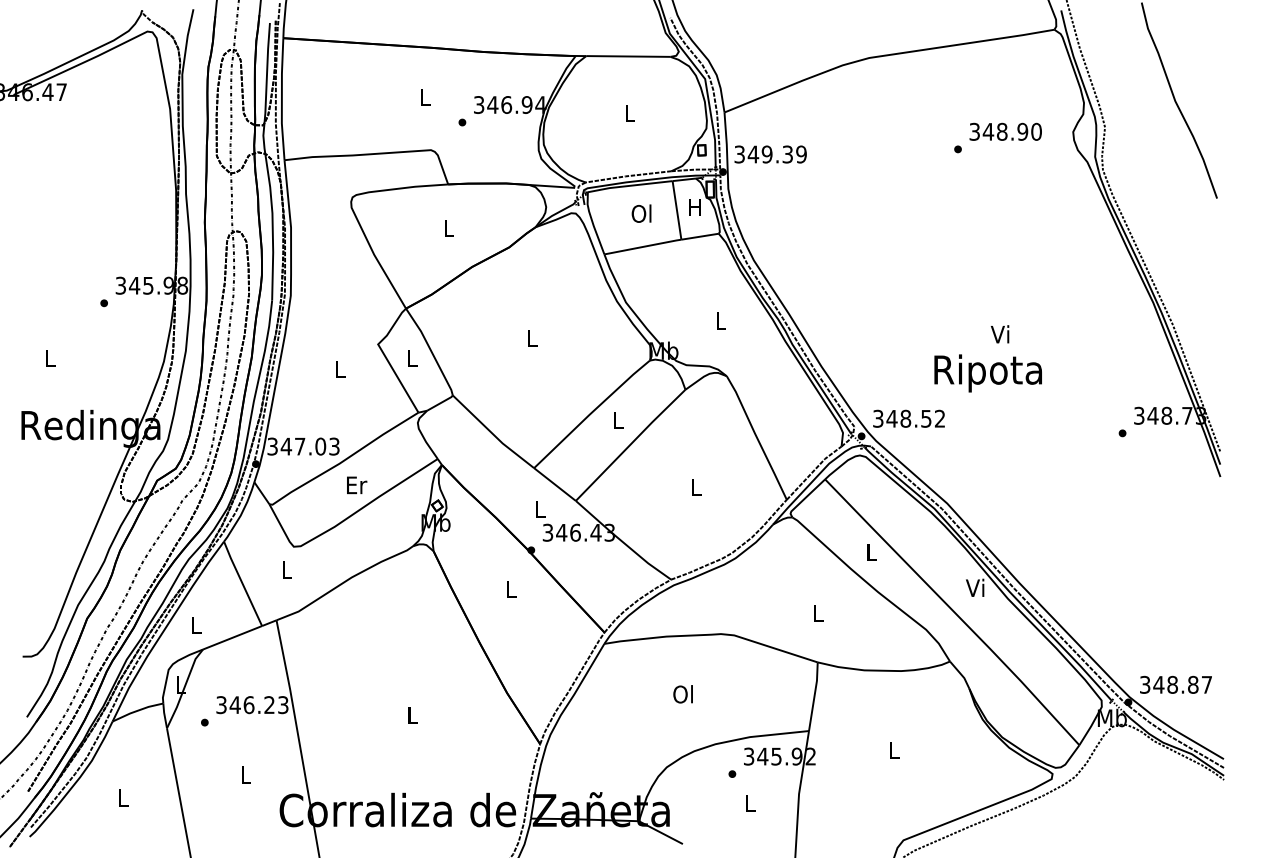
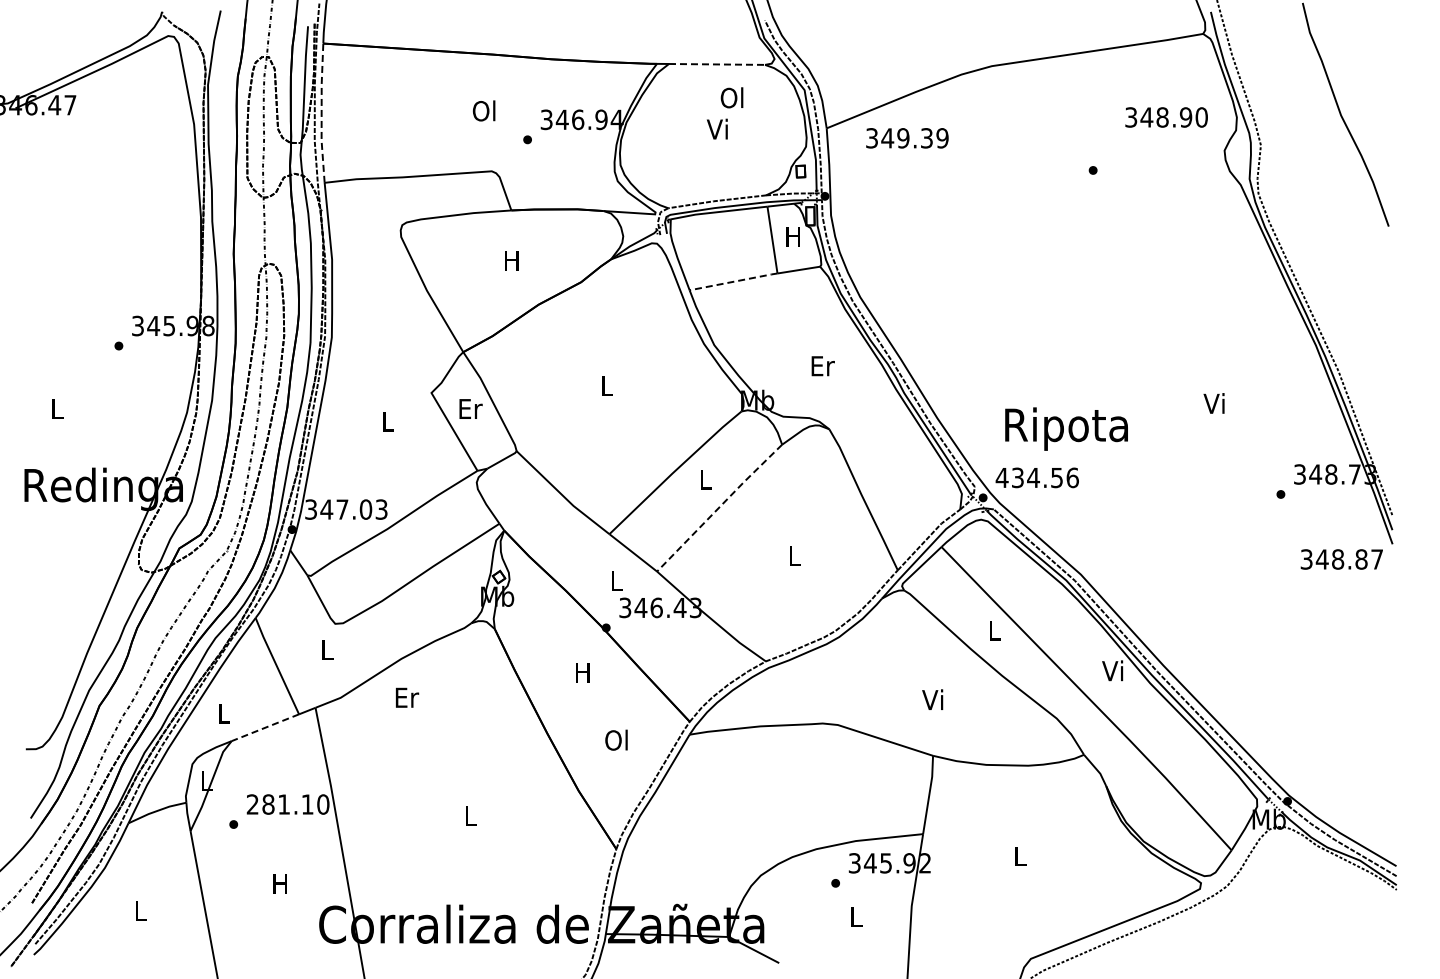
line: (628, 56) -> (717, 64), solid -> dashed
text: (423, 96) -> (483, 110), L -> Ol
line: (281, 99) -> (321, 113), solid -> dashed
text: (627, 112) -> (716, 128), L -> Vi
text: (1005, 131) -> (1166, 117), moved
text: (770, 154) -> (907, 138), moved
text: (641, 213) -> (731, 97), moved
text: (448, 228) -> (511, 260), L -> H
line: (642, 246) -> (733, 281), solid -> dashed
text: (720, 321) -> (822, 366), L -> Er
text: (999, 334) -> (1213, 403), moved
text: (412, 358) -> (470, 408), L -> Er
text: (988, 372) -> (1066, 428), moved
text: (908, 418) -> (1036, 477), 348.52 -> 434.56
line: (630, 444) -> (719, 507), solid -> dashed
text: (357, 485) -> (407, 697), moved
text: (510, 589) -> (582, 672), L -> H
text: (817, 613) -> (932, 699), L -> Vi
line: (231, 637) -> (264, 727), solid -> dashed
text: (1175, 684) -> (1341, 559), moved
text: (683, 693) -> (616, 739), moved
text: (252, 705) -> (288, 804), 346.23 -> 281.10
text: (244, 774) -> (279, 883), L -> H

